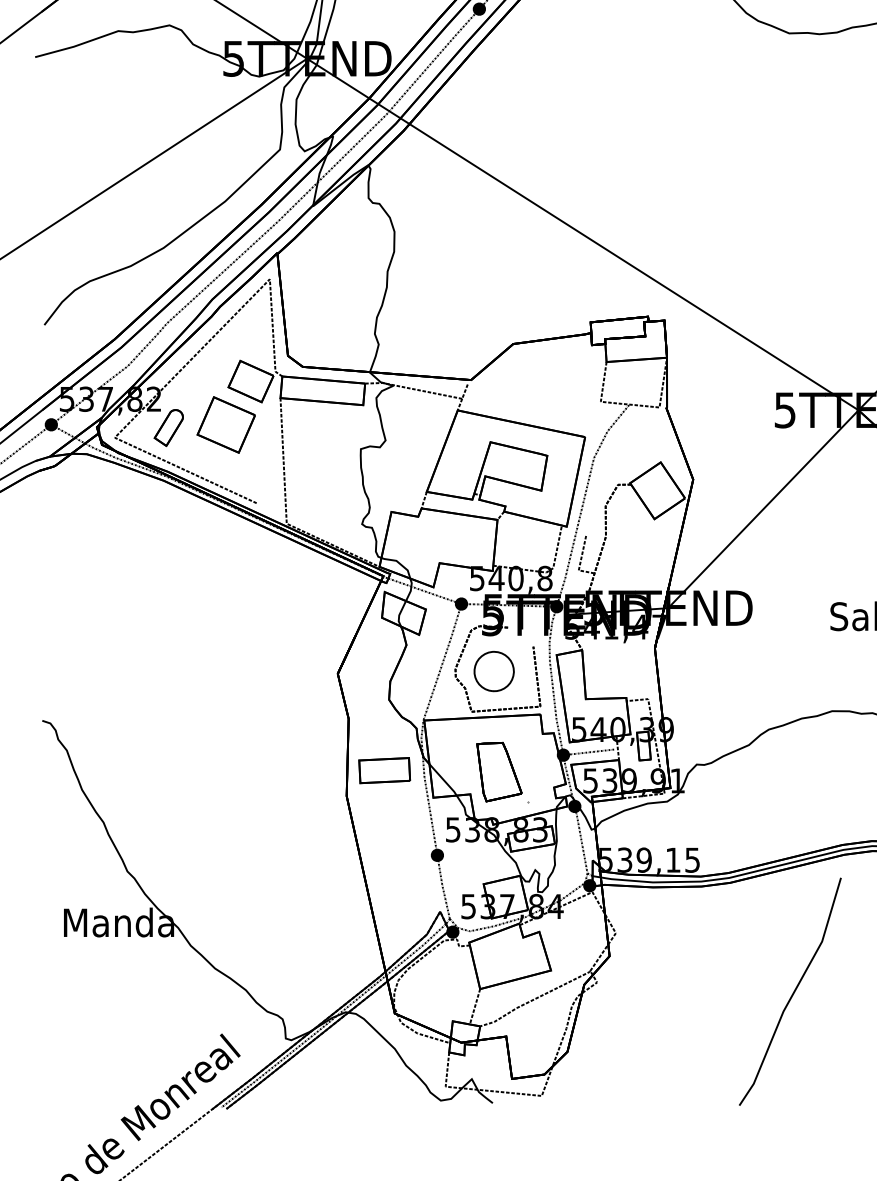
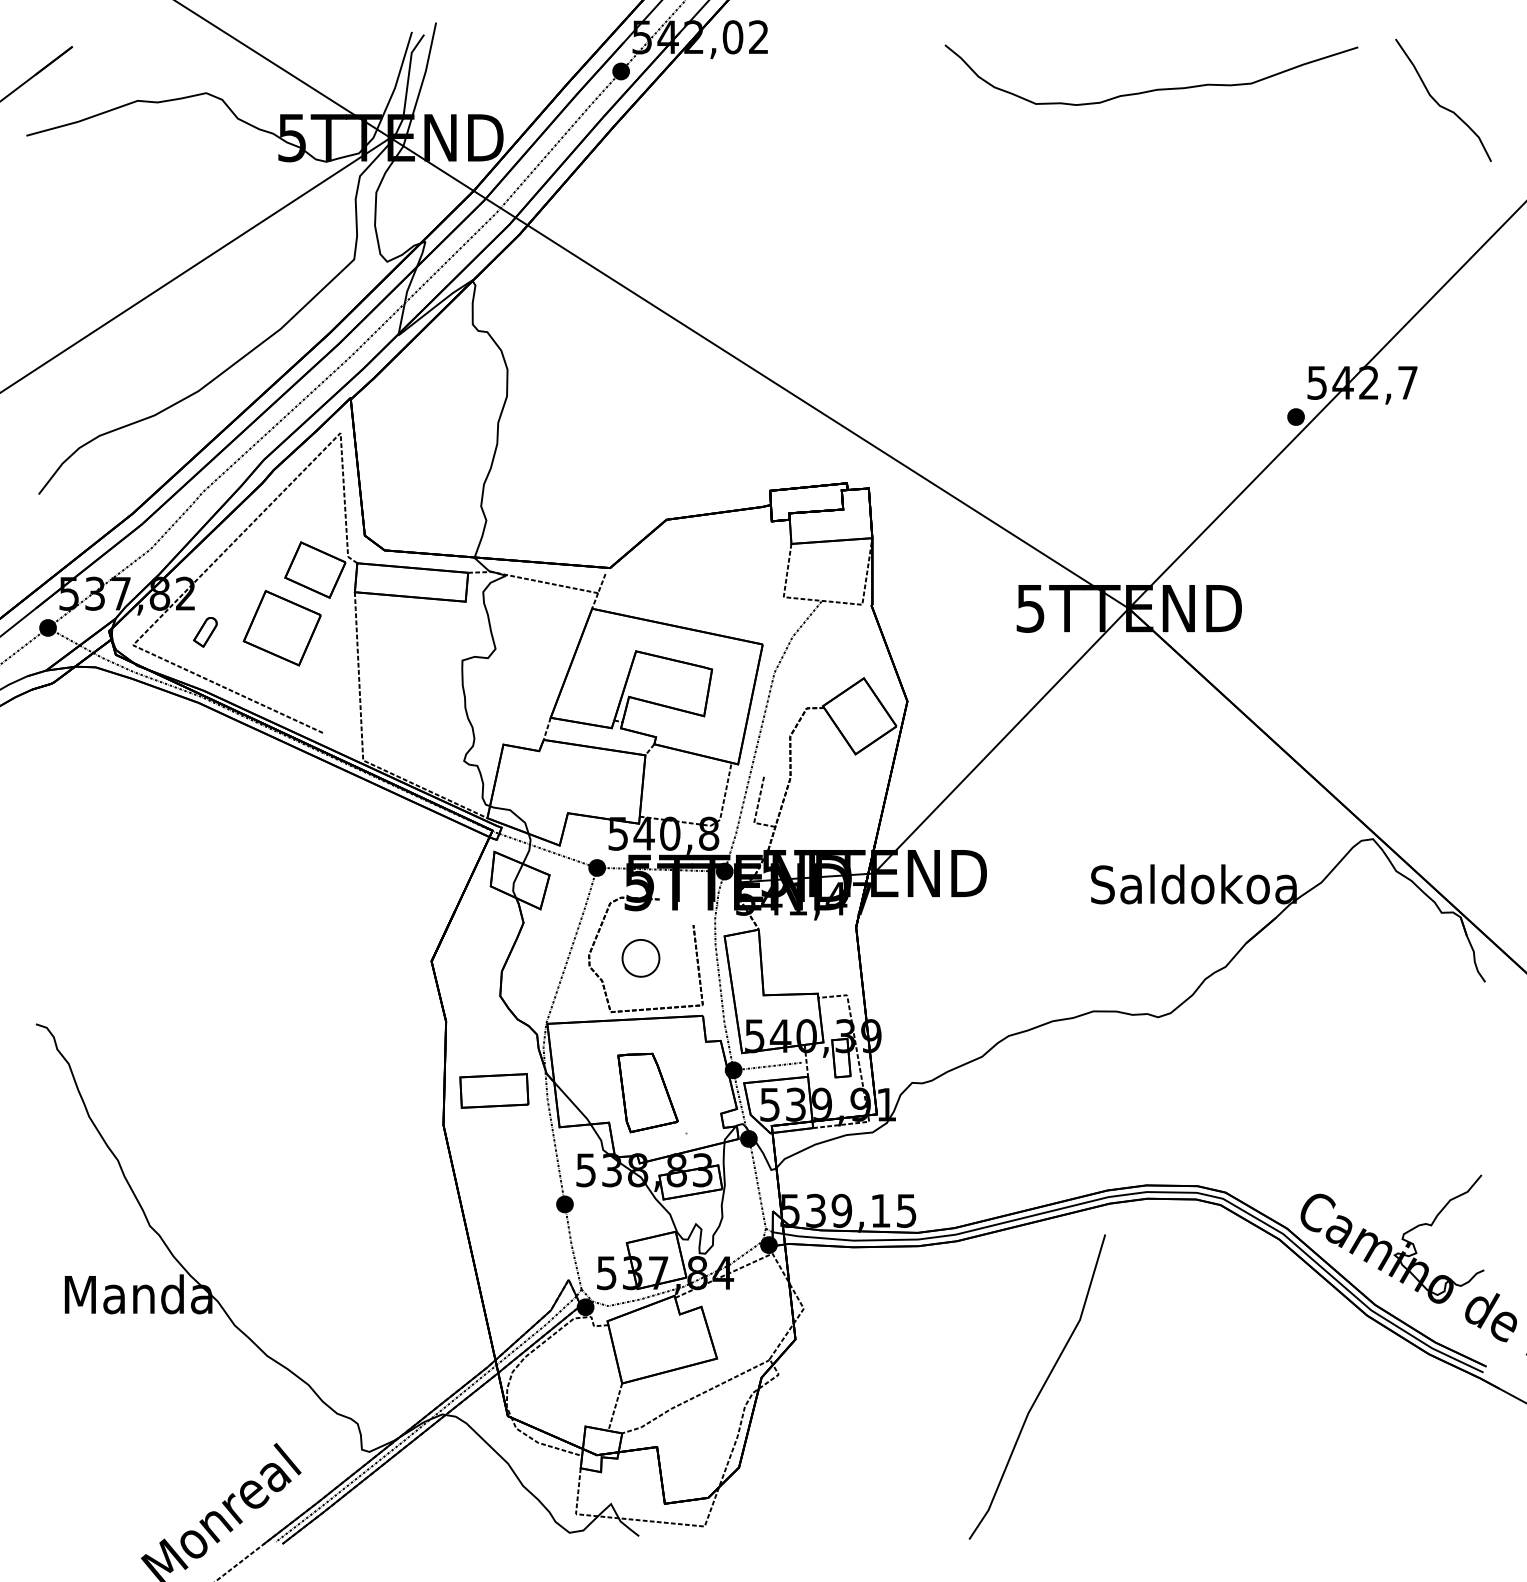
part: (168, 428) -> (205, 632), size x0.6
part: (493, 671) -> (640, 958), size x0.7

